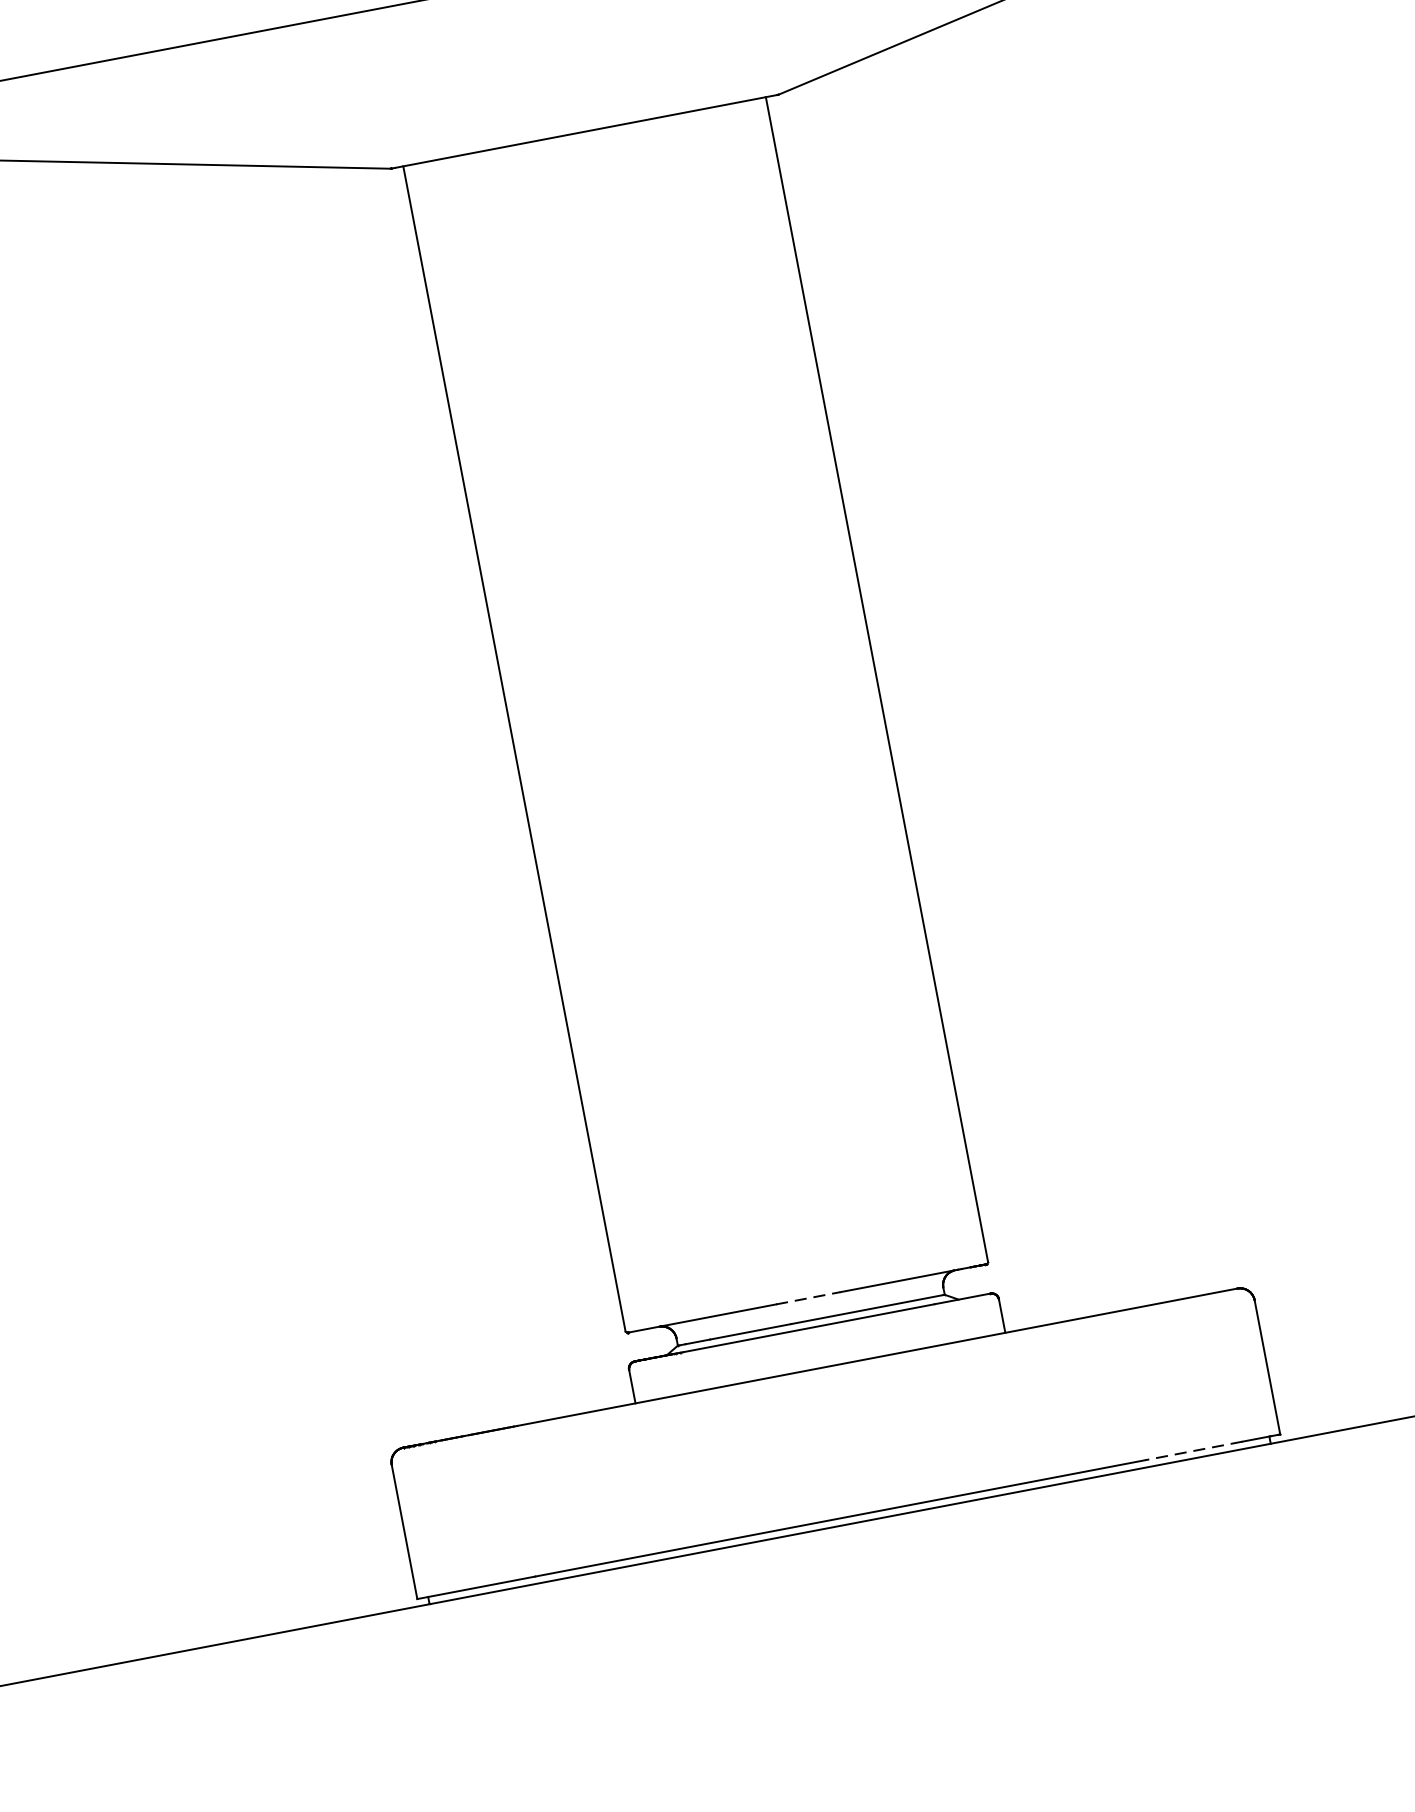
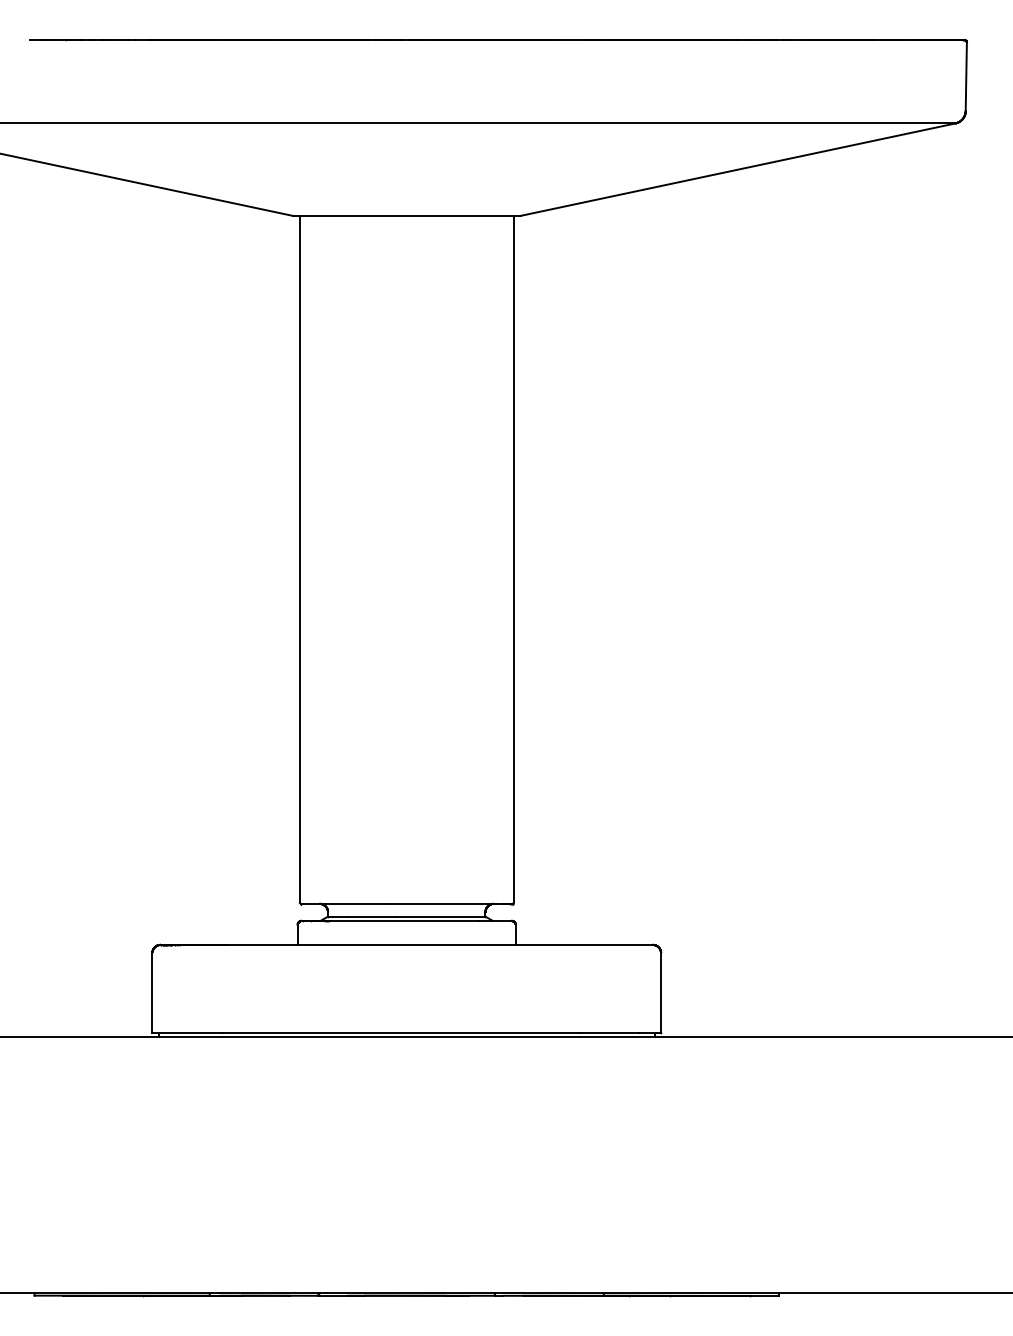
line: (808, 1297) -> (407, 903), dashed -> solid
line: (1194, 1450) -> (610, 1032), dashed -> solid

